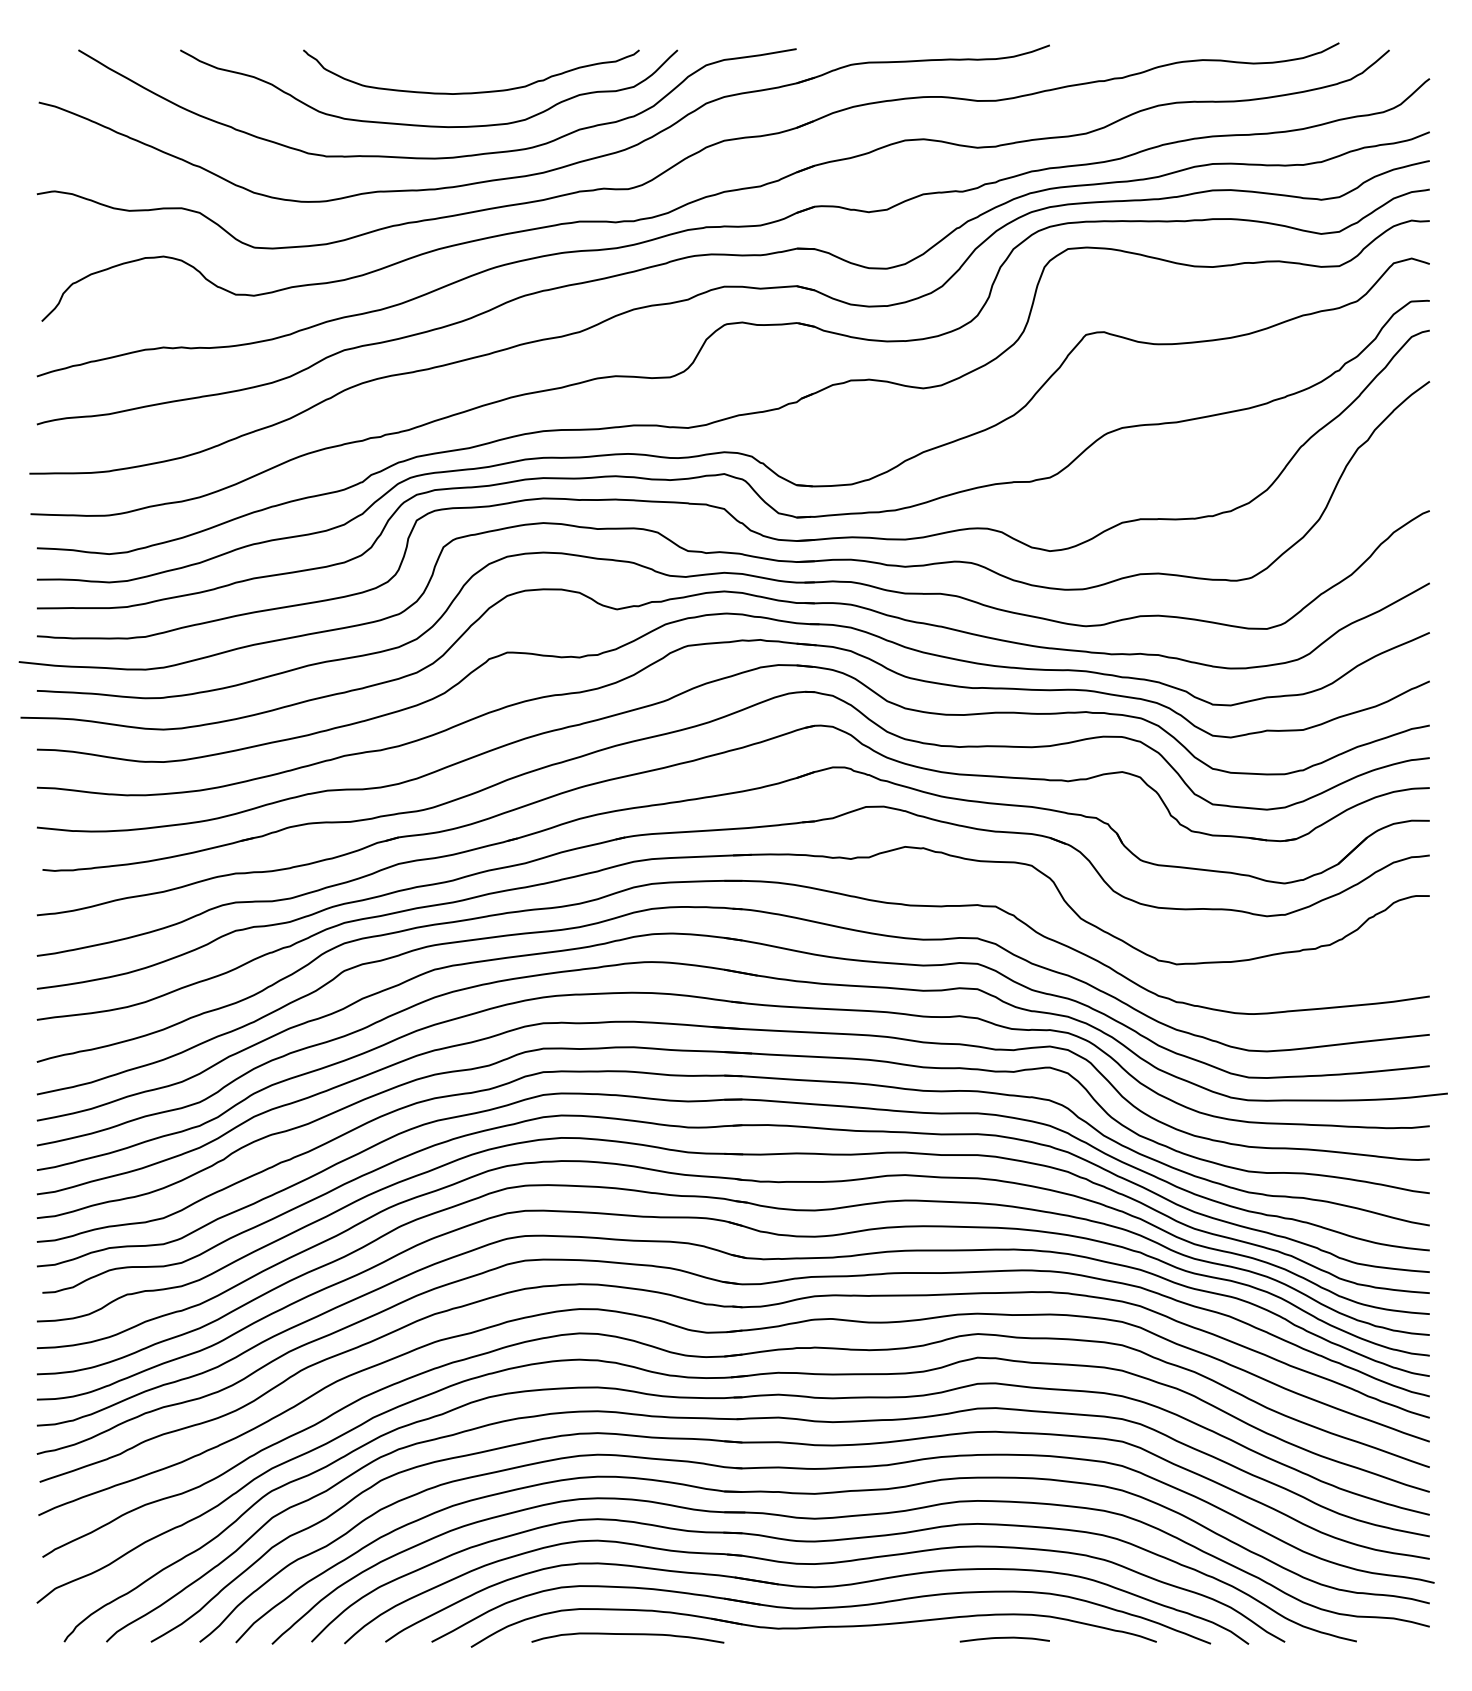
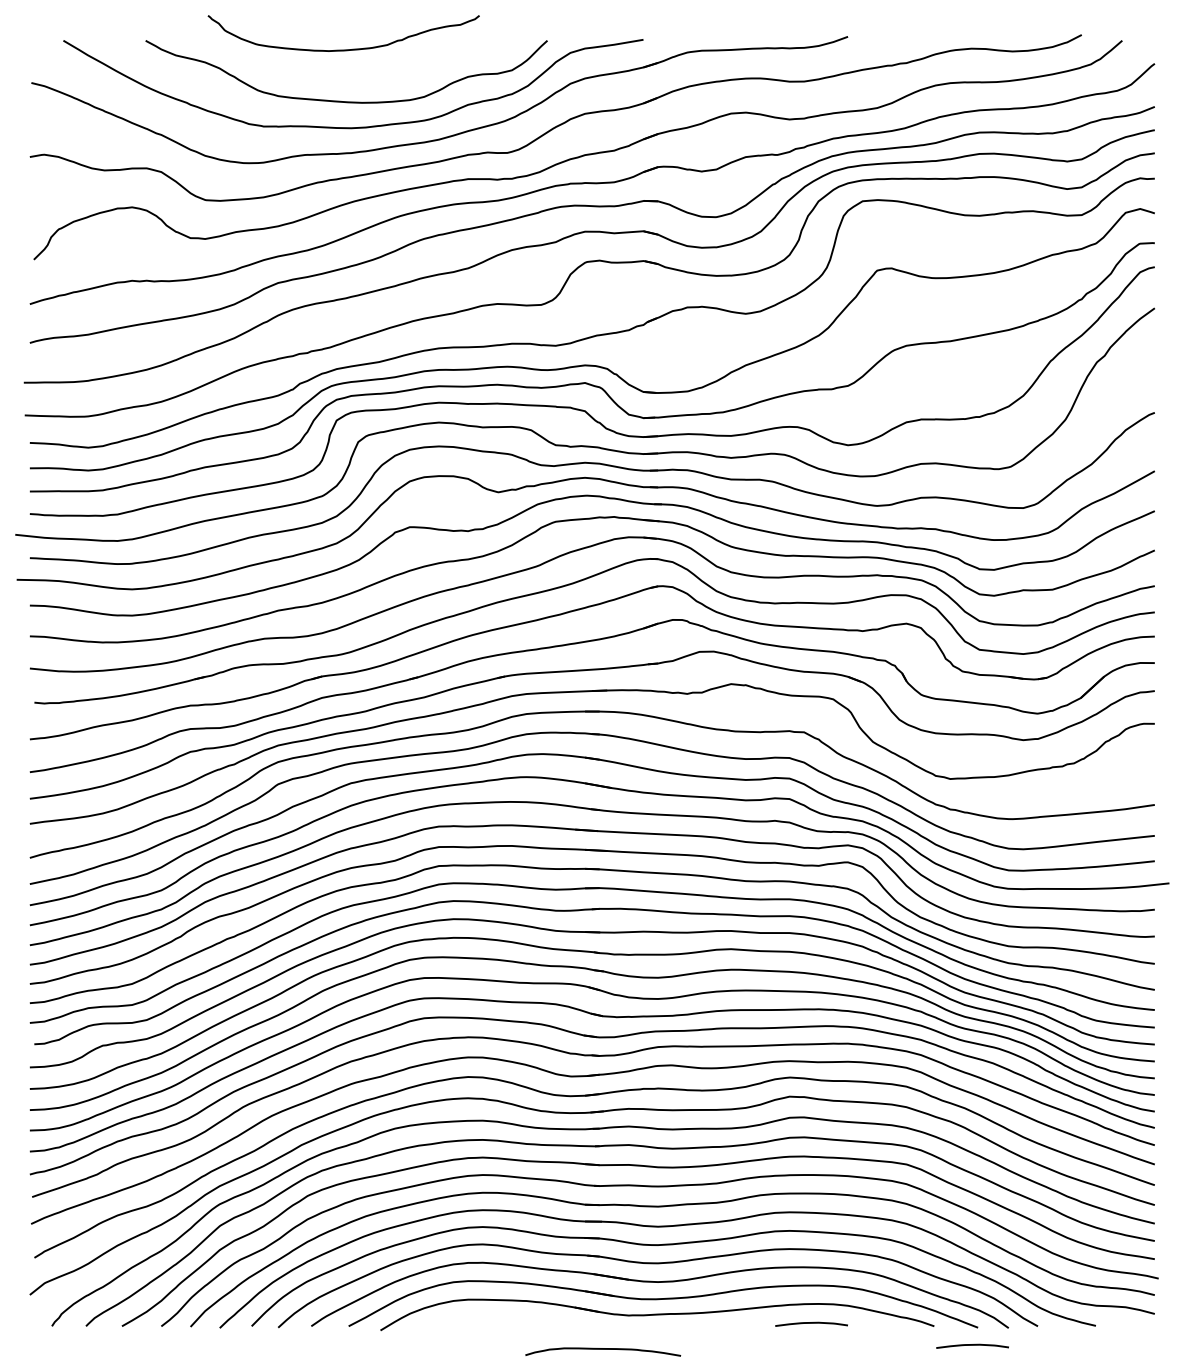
curve: (471, 92) -> (343, 49), moved
curve: (628, 1634) -> (603, 1349), moved
curve: (1204, 1665) -> (972, 1345), added

